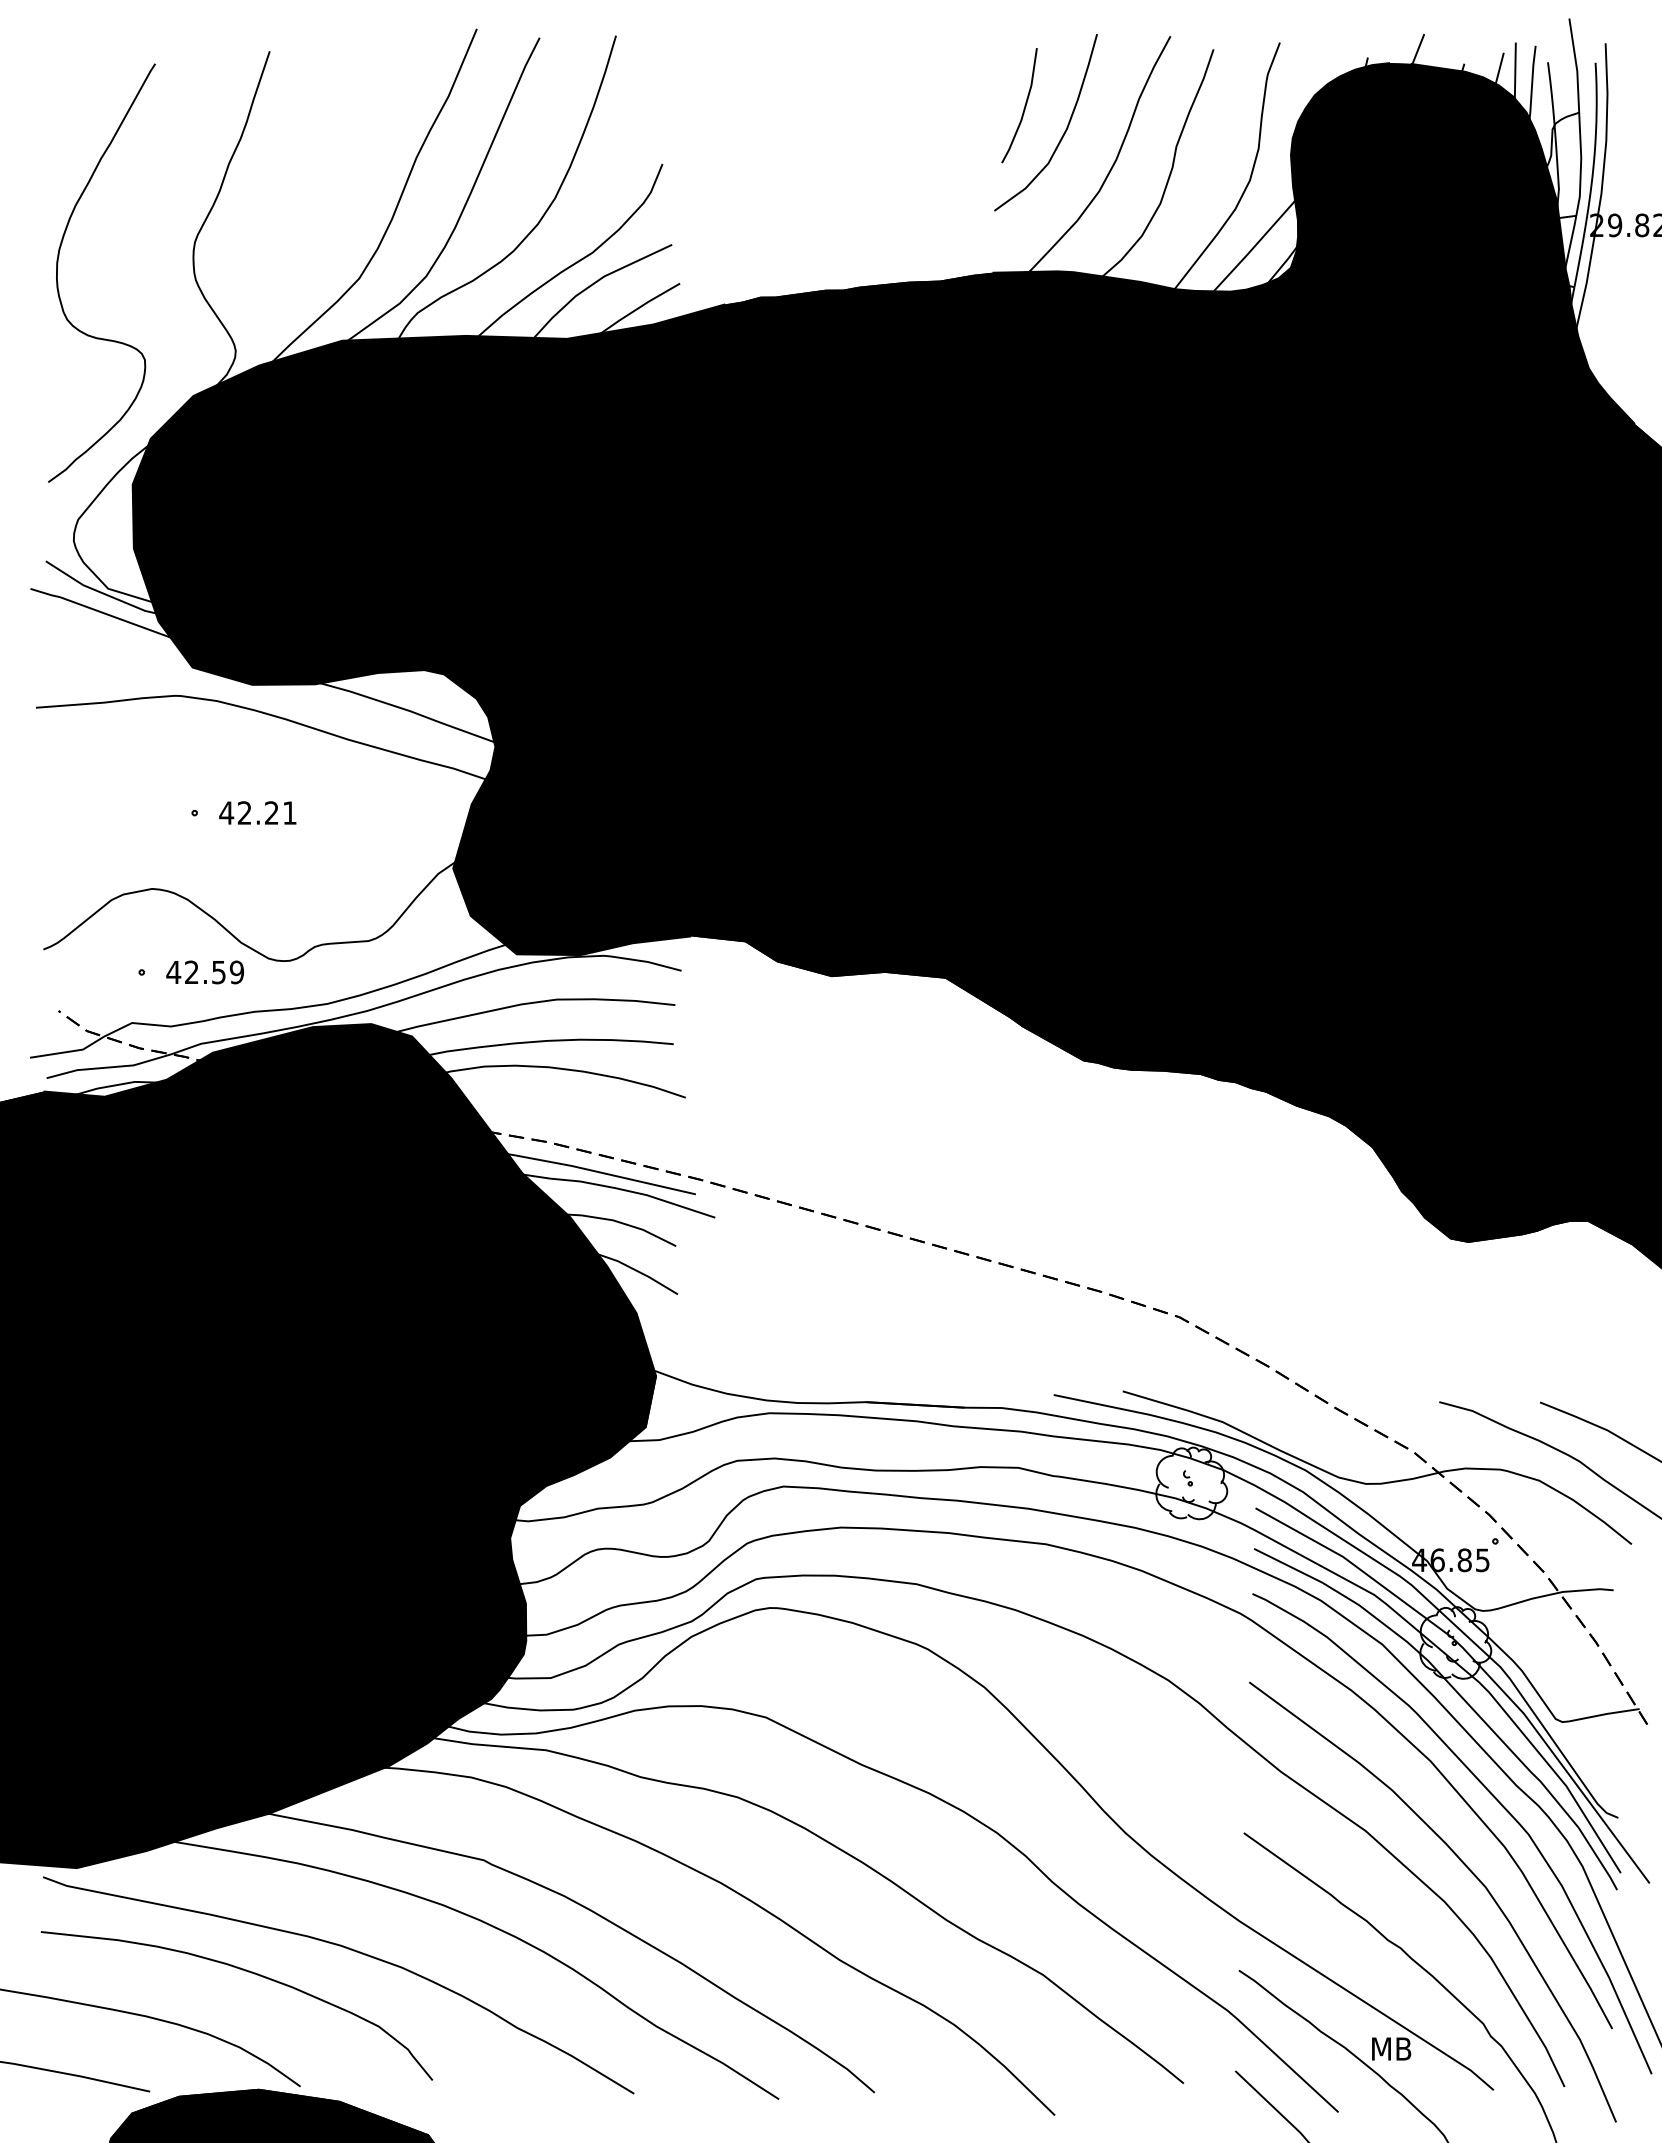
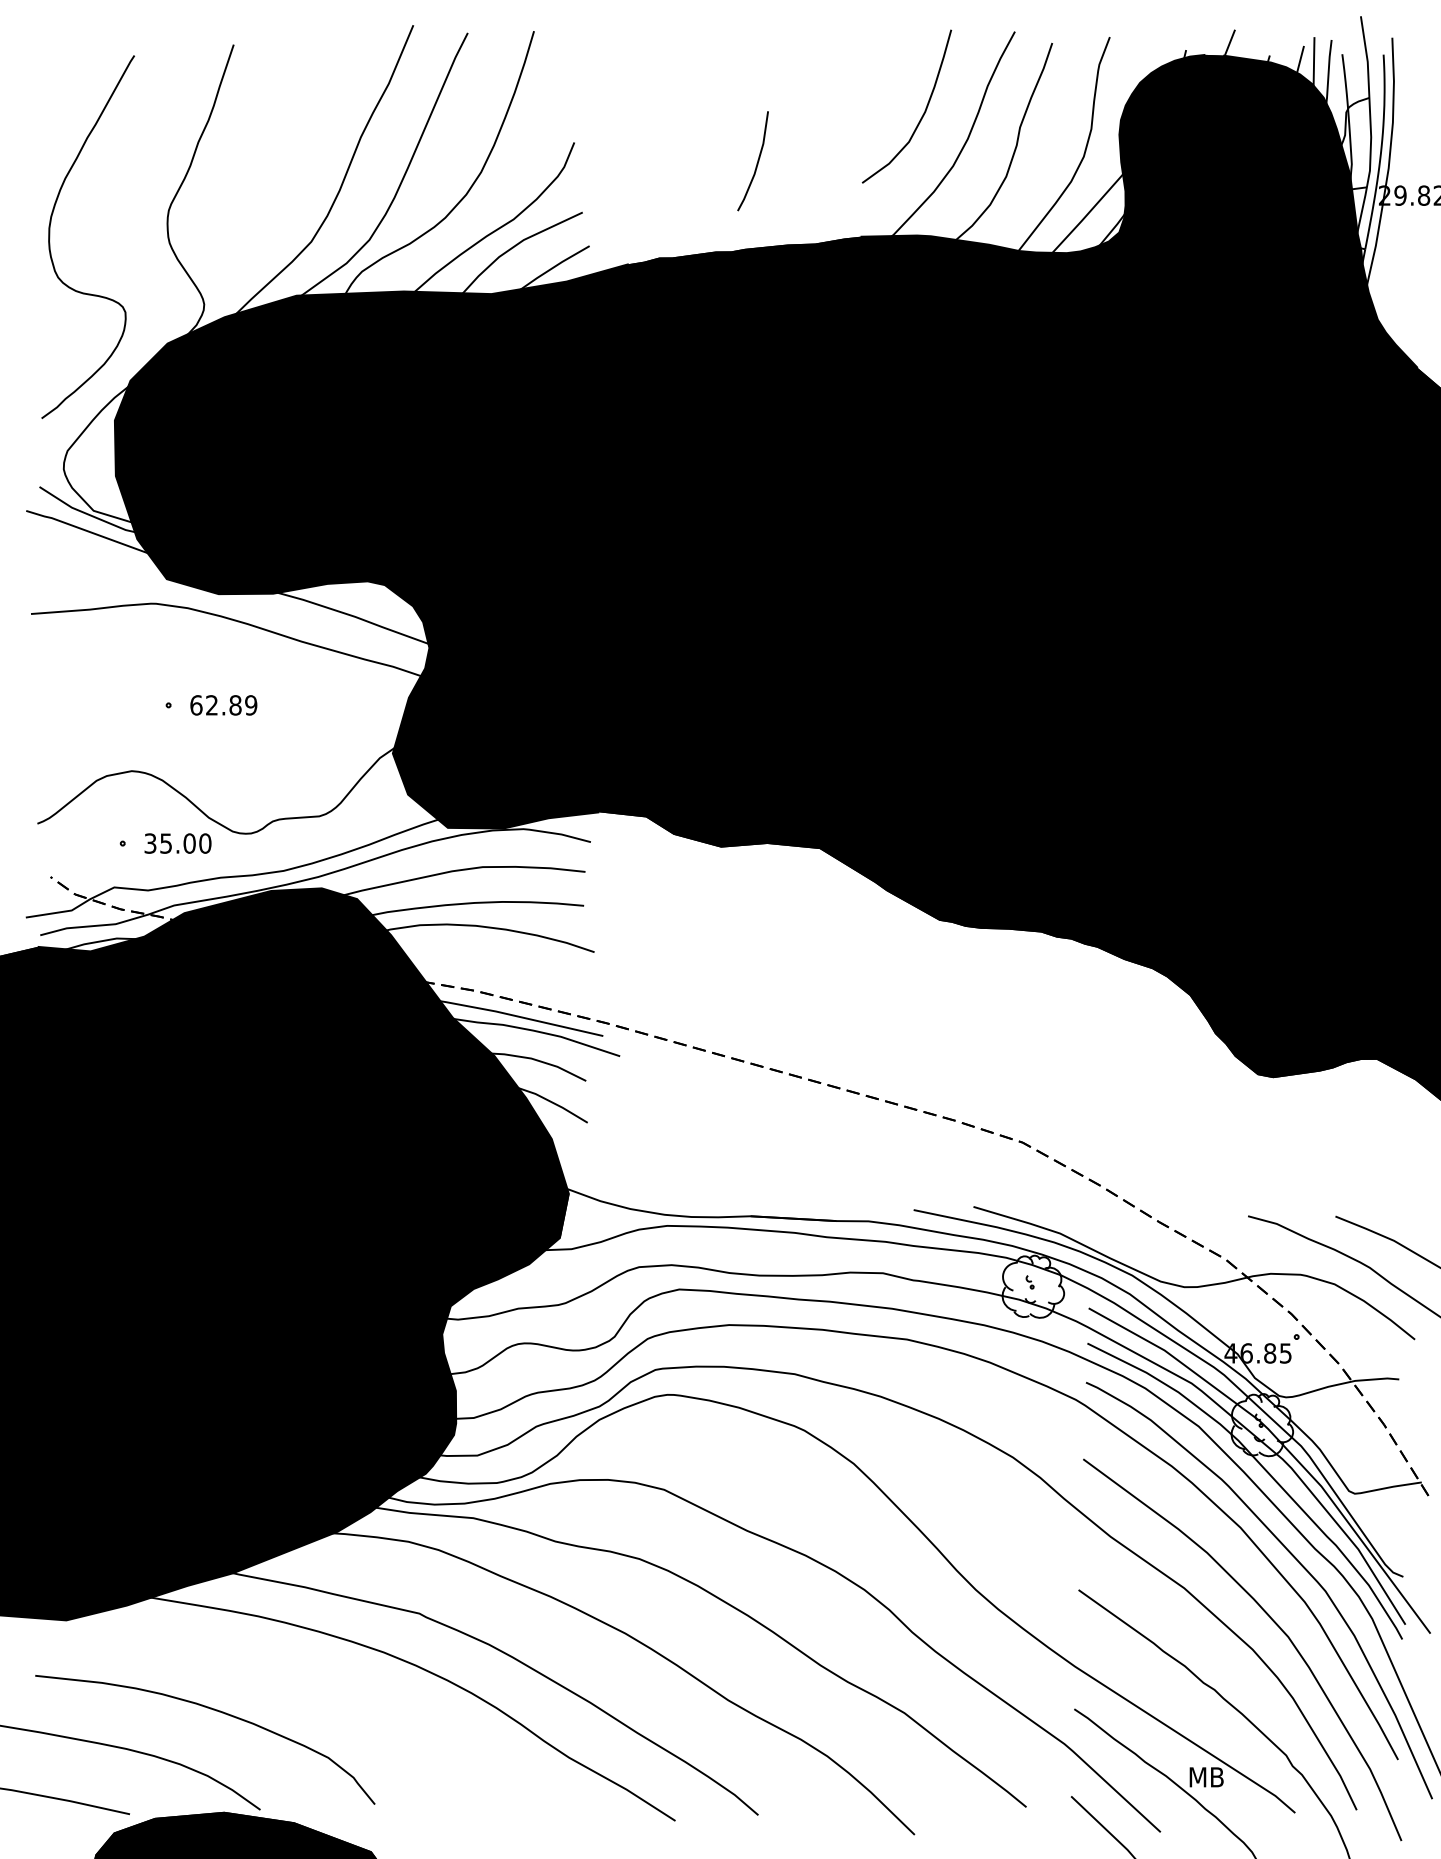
line: (1024, 105) -> (757, 161), moved
text: (257, 812) -> (223, 704), 42.21 -> 62.89
text: (205, 972) -> (178, 843), 42.59 -> 35.00
curve: (350, 1950) -> (303, 1691), removed

